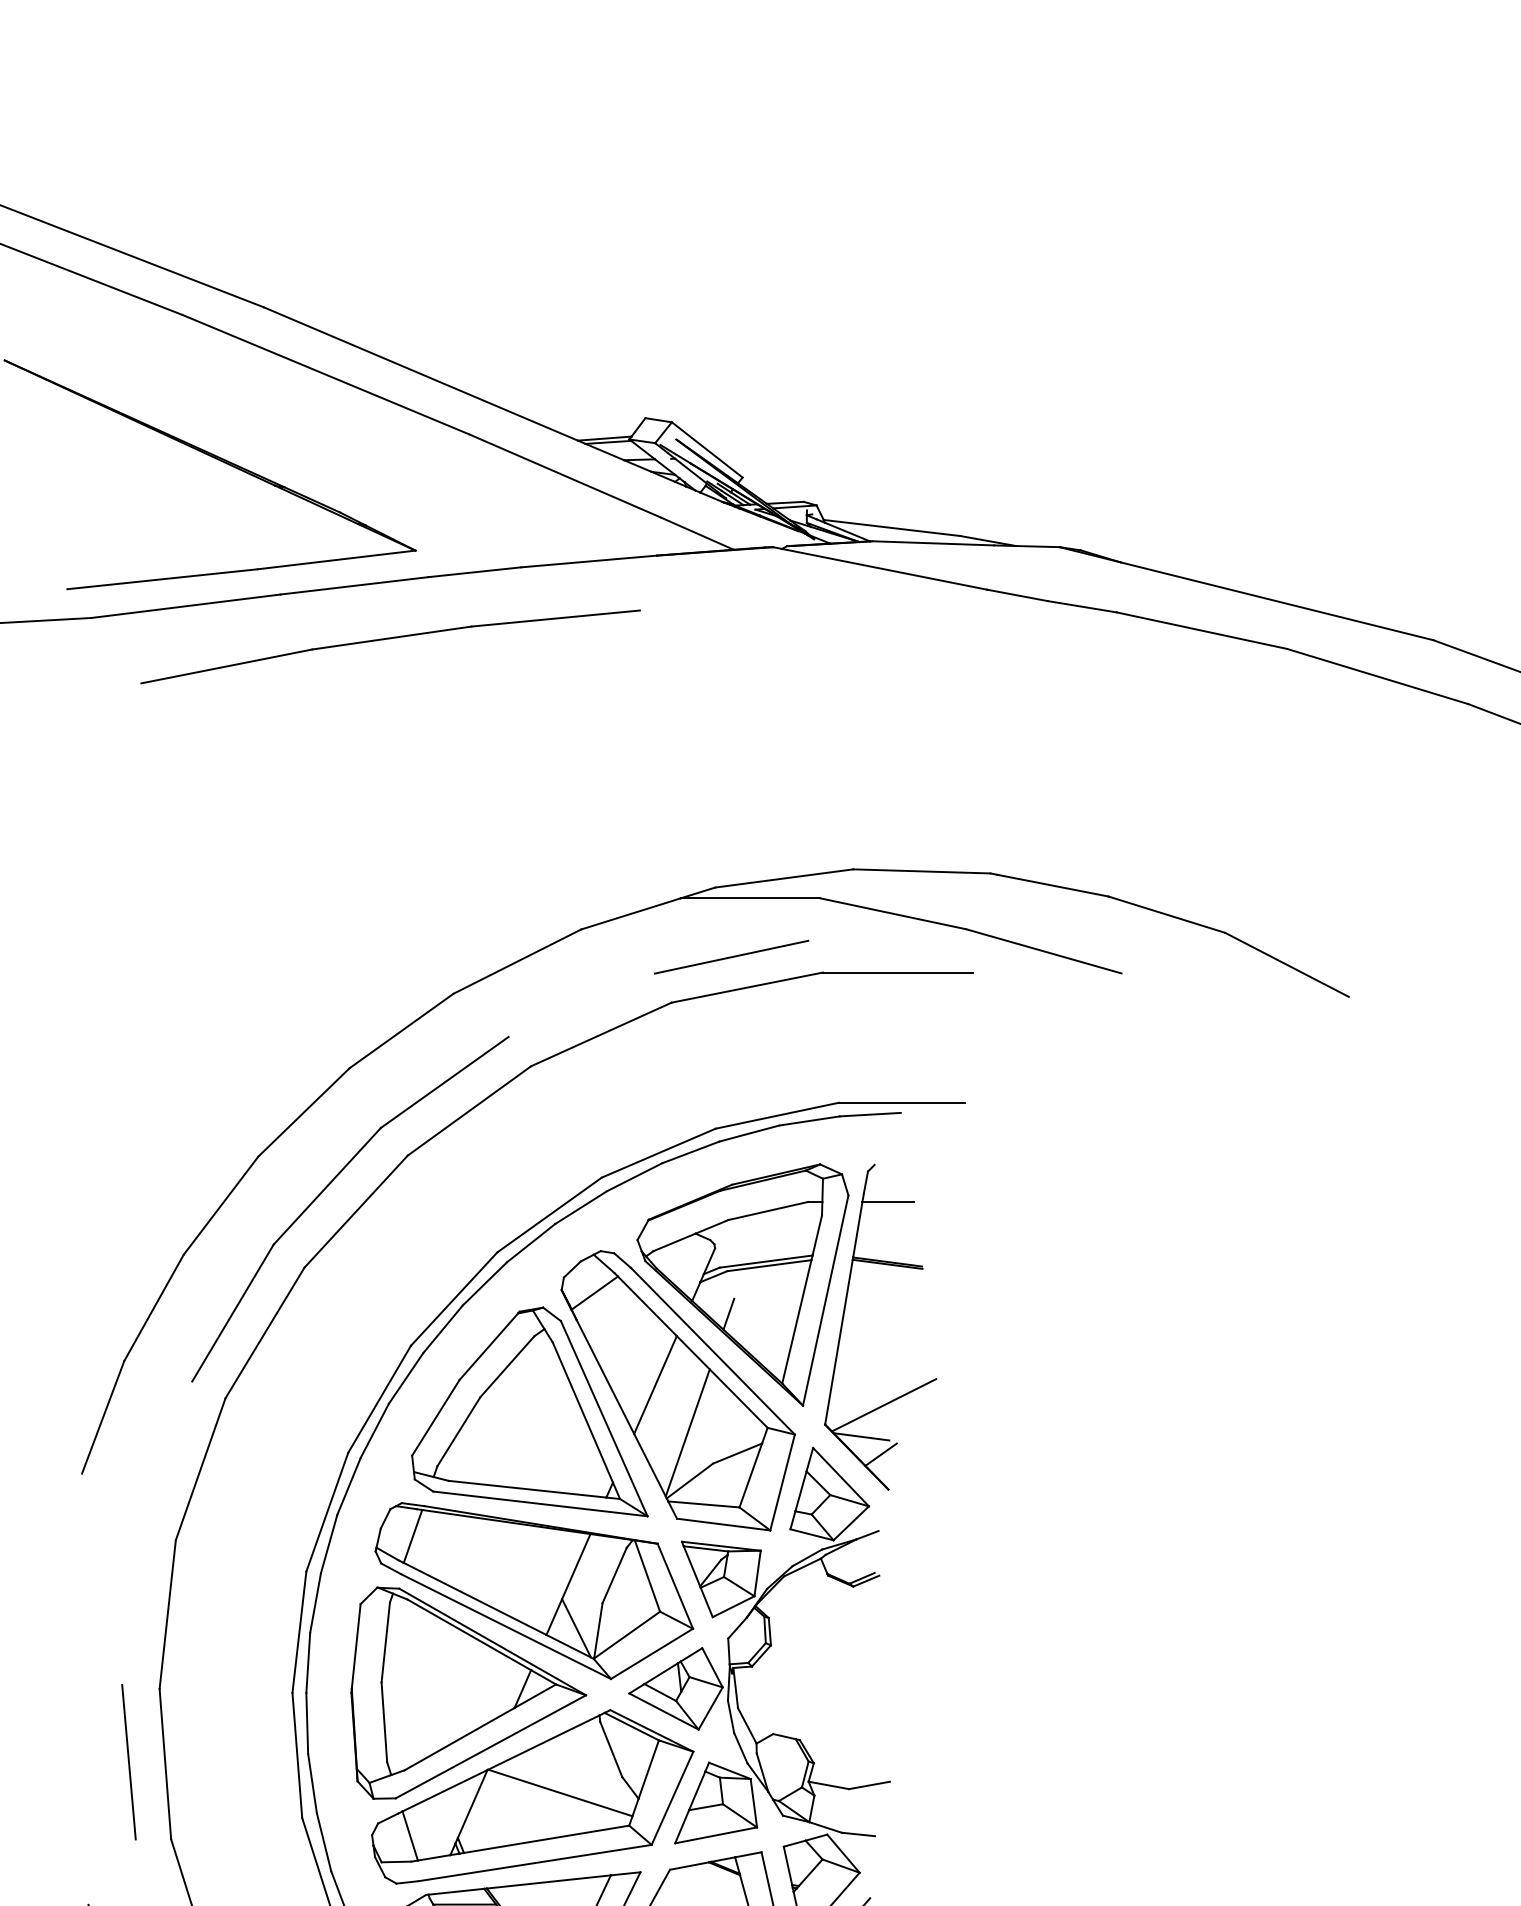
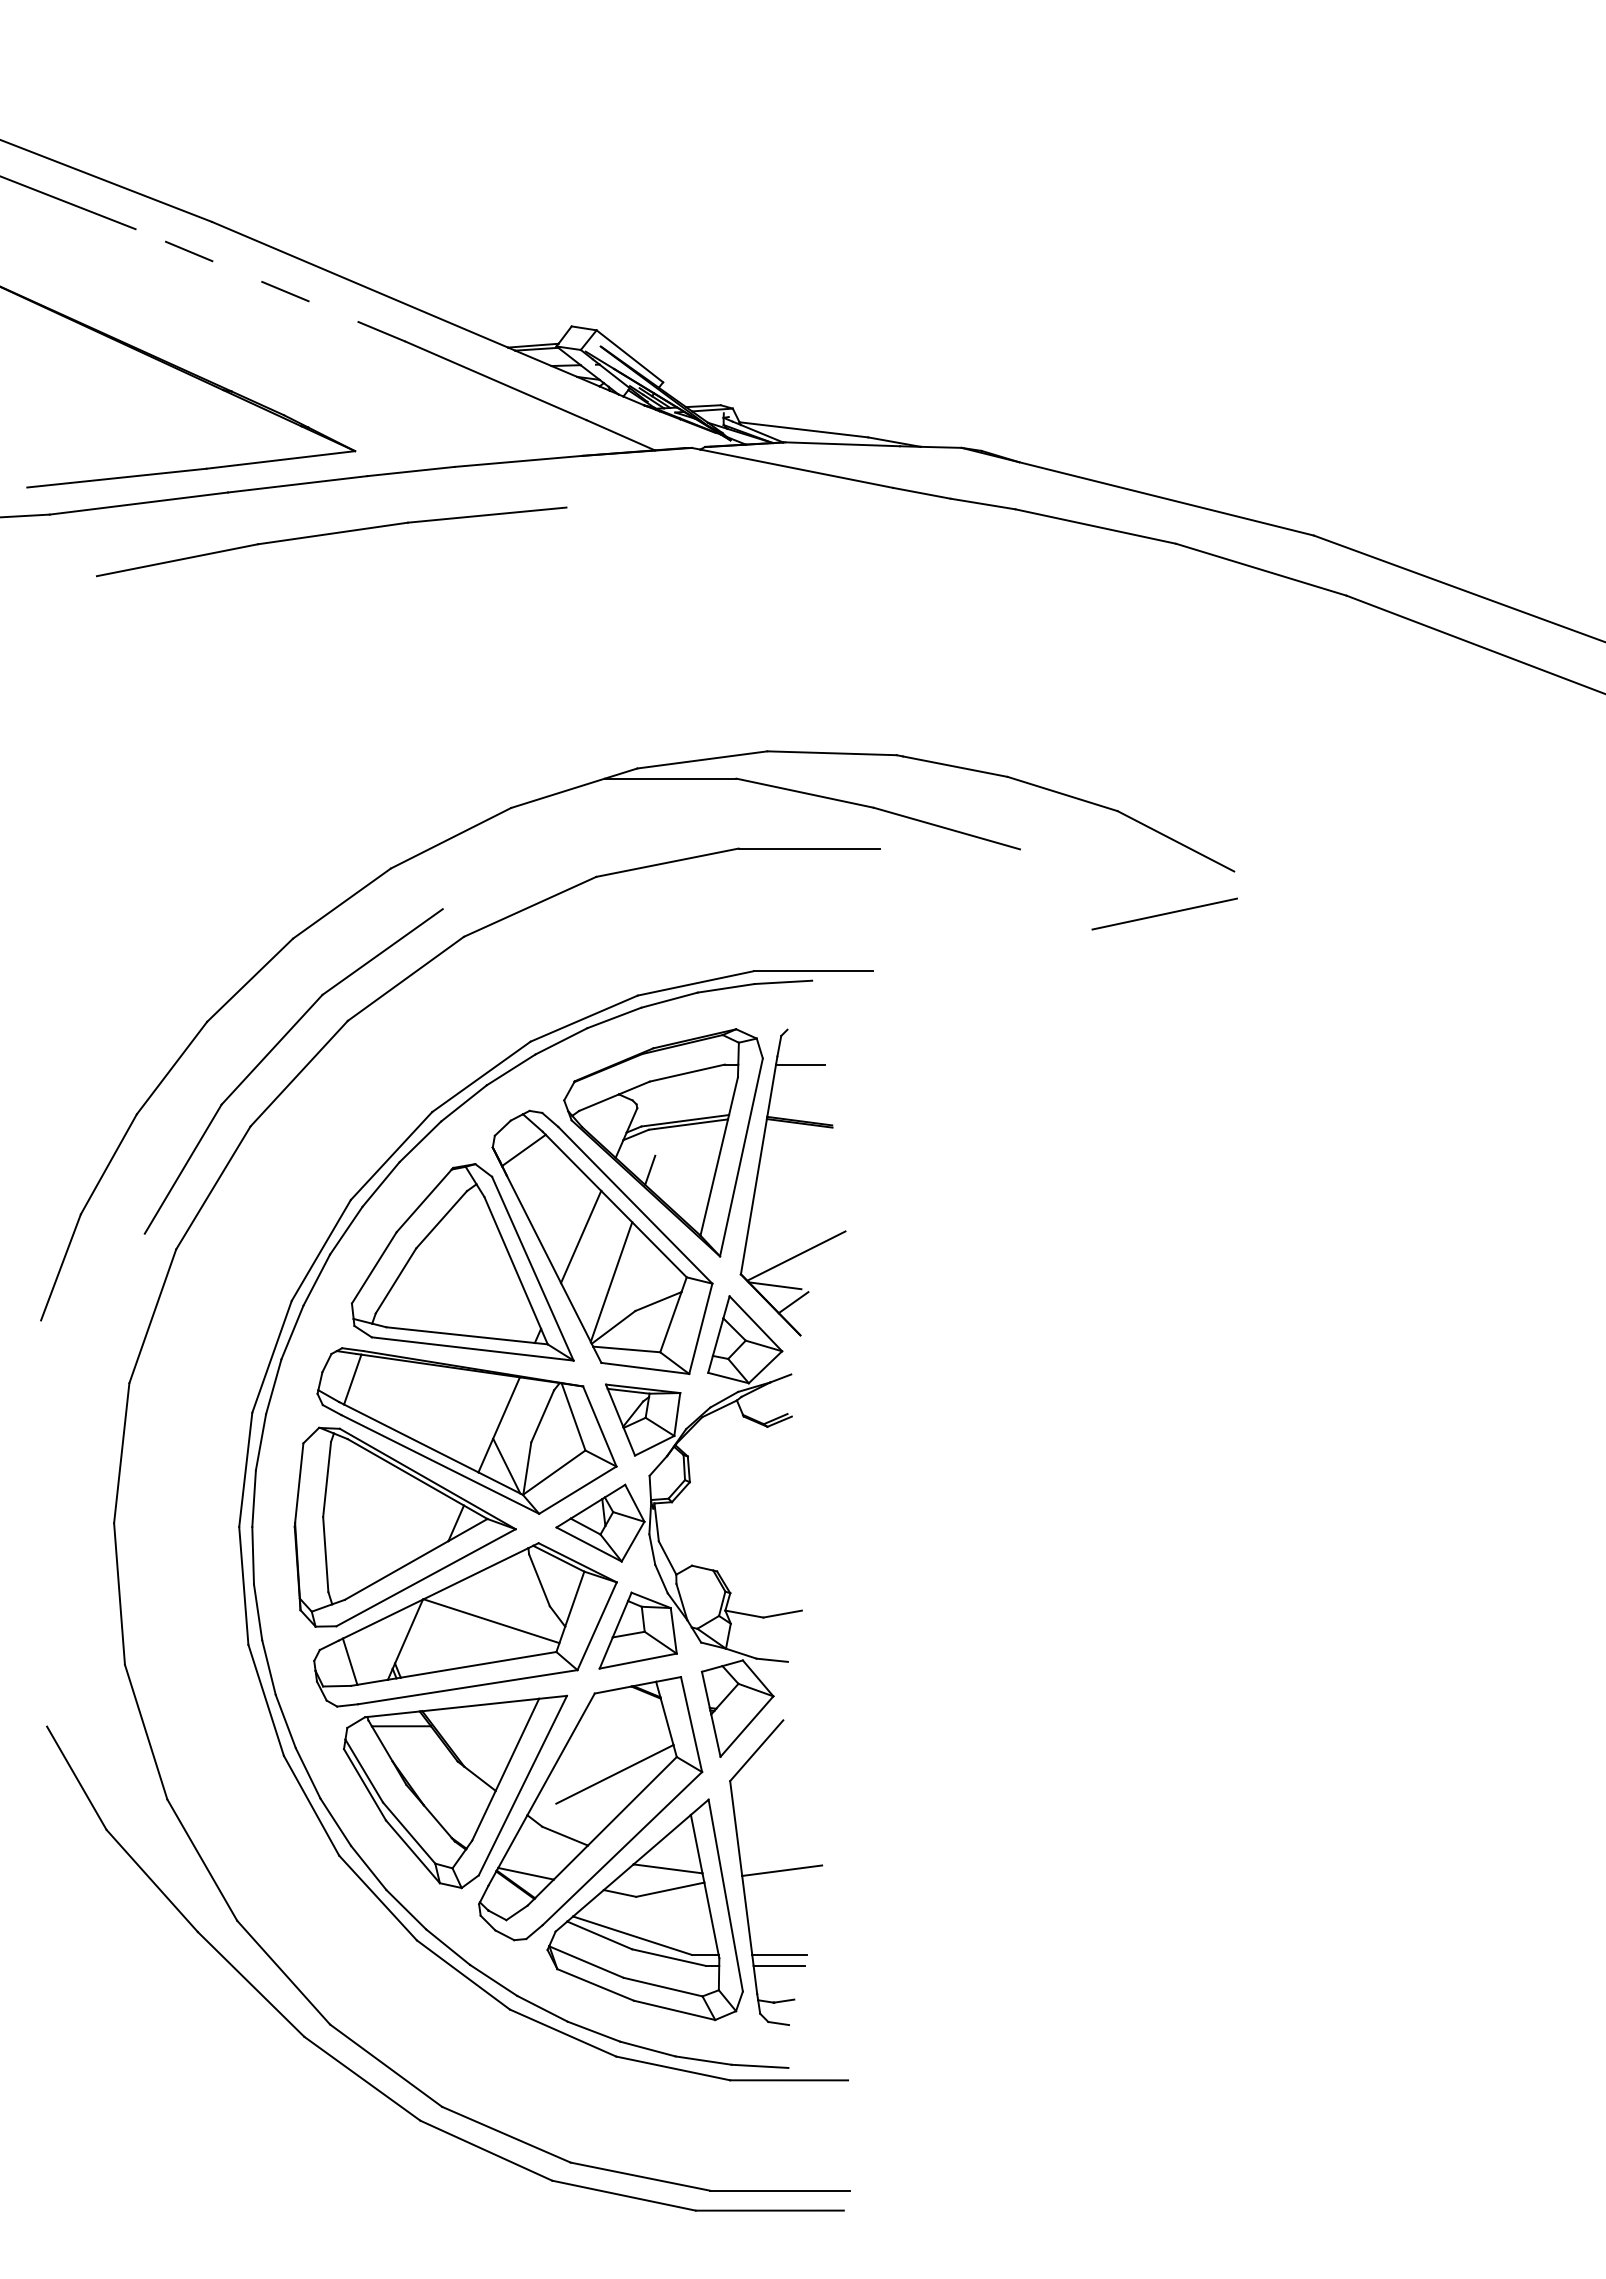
line: (325, 374) -> (270, 285), solid -> dashed
line: (731, 956) -> (1164, 913), moved
line: (128, 1761) -> (84, 1591), removed

